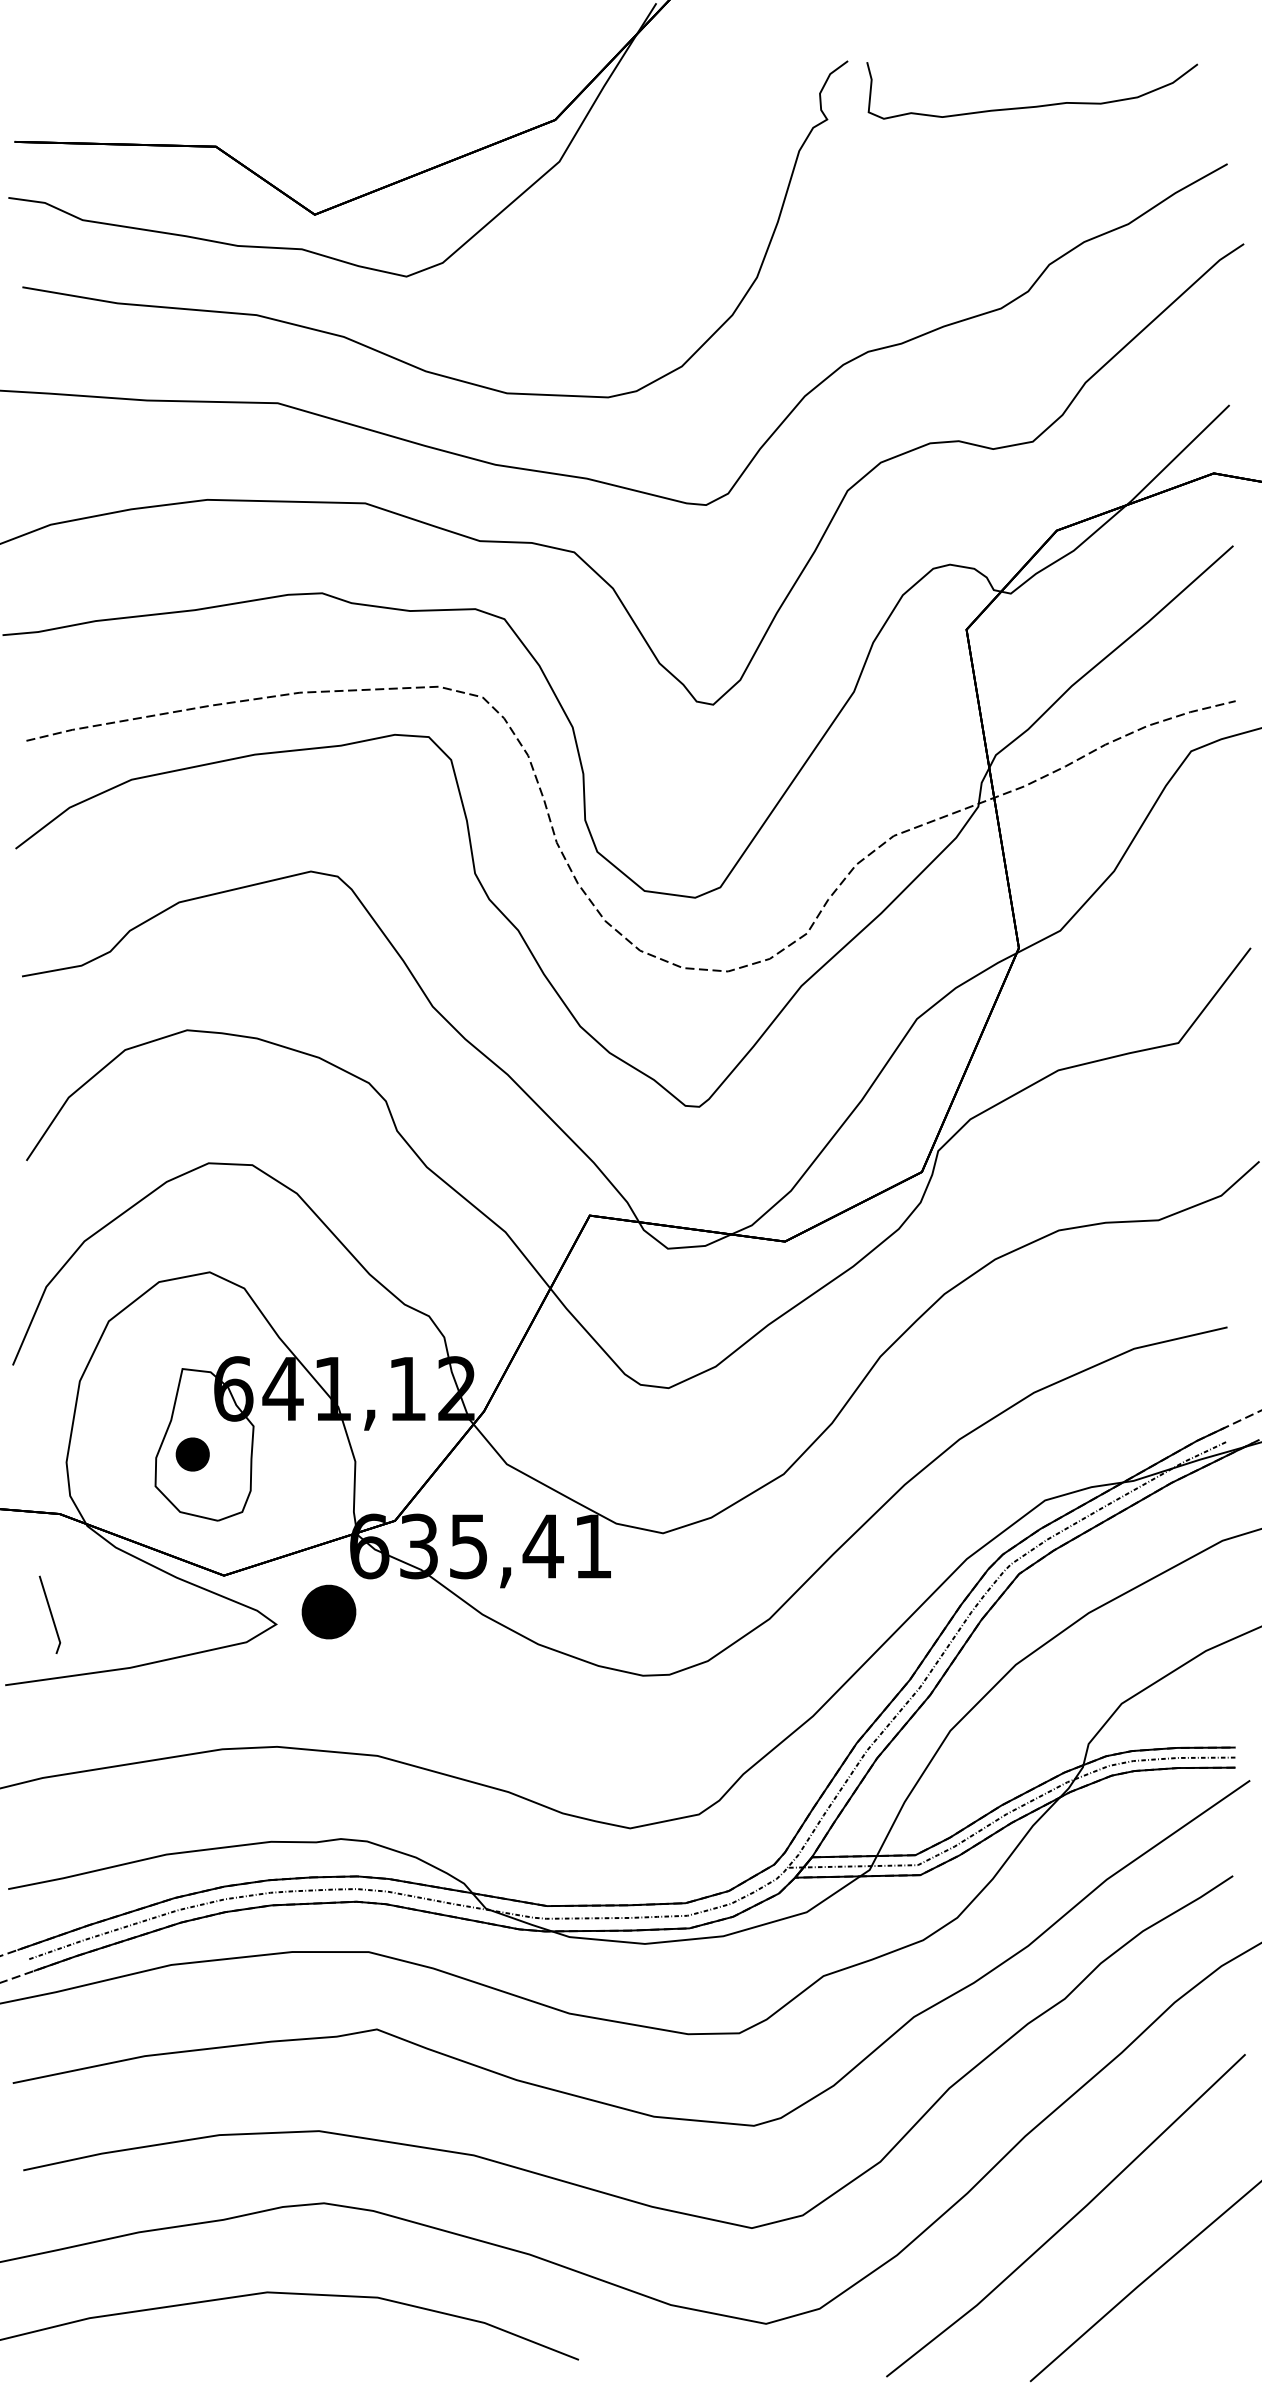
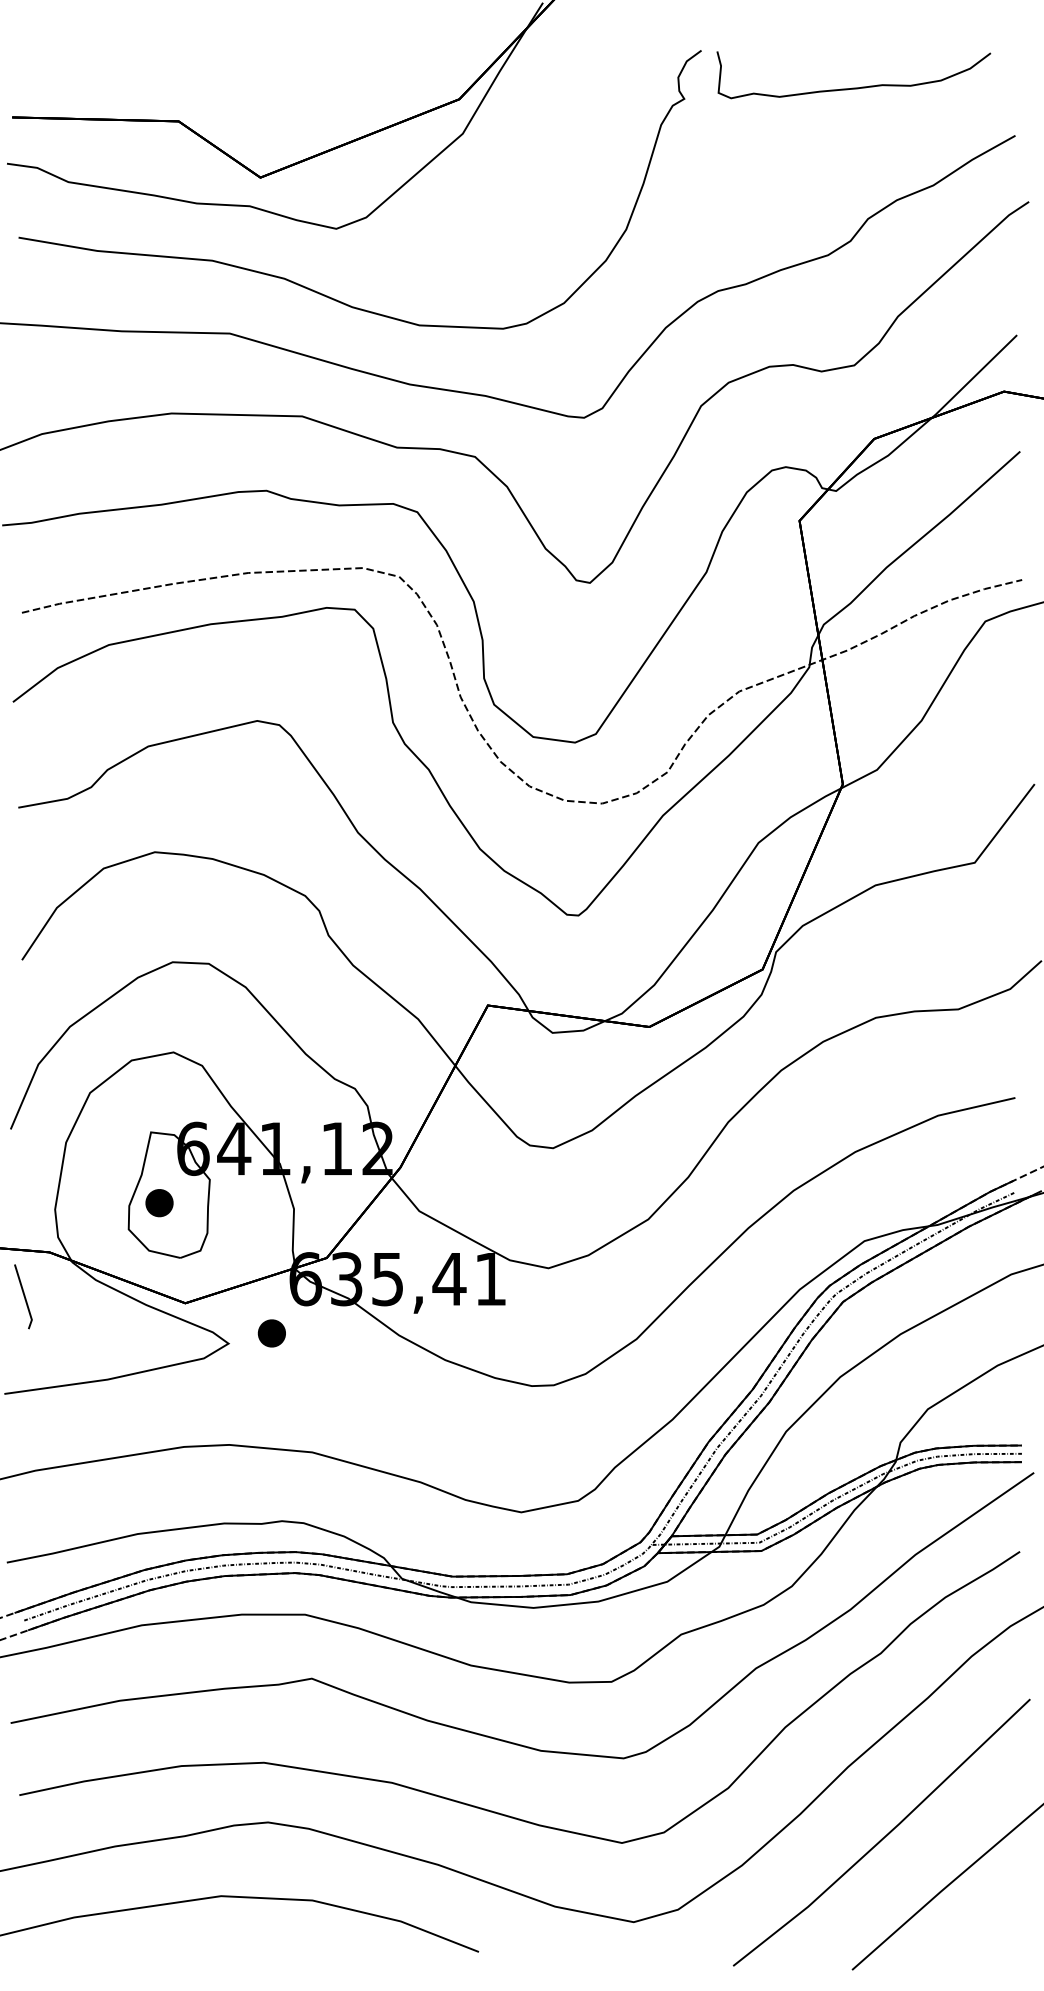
part: (328, 1612) -> (271, 1333), size x0.62
line: (50, 1614) -> (23, 1296), moved

